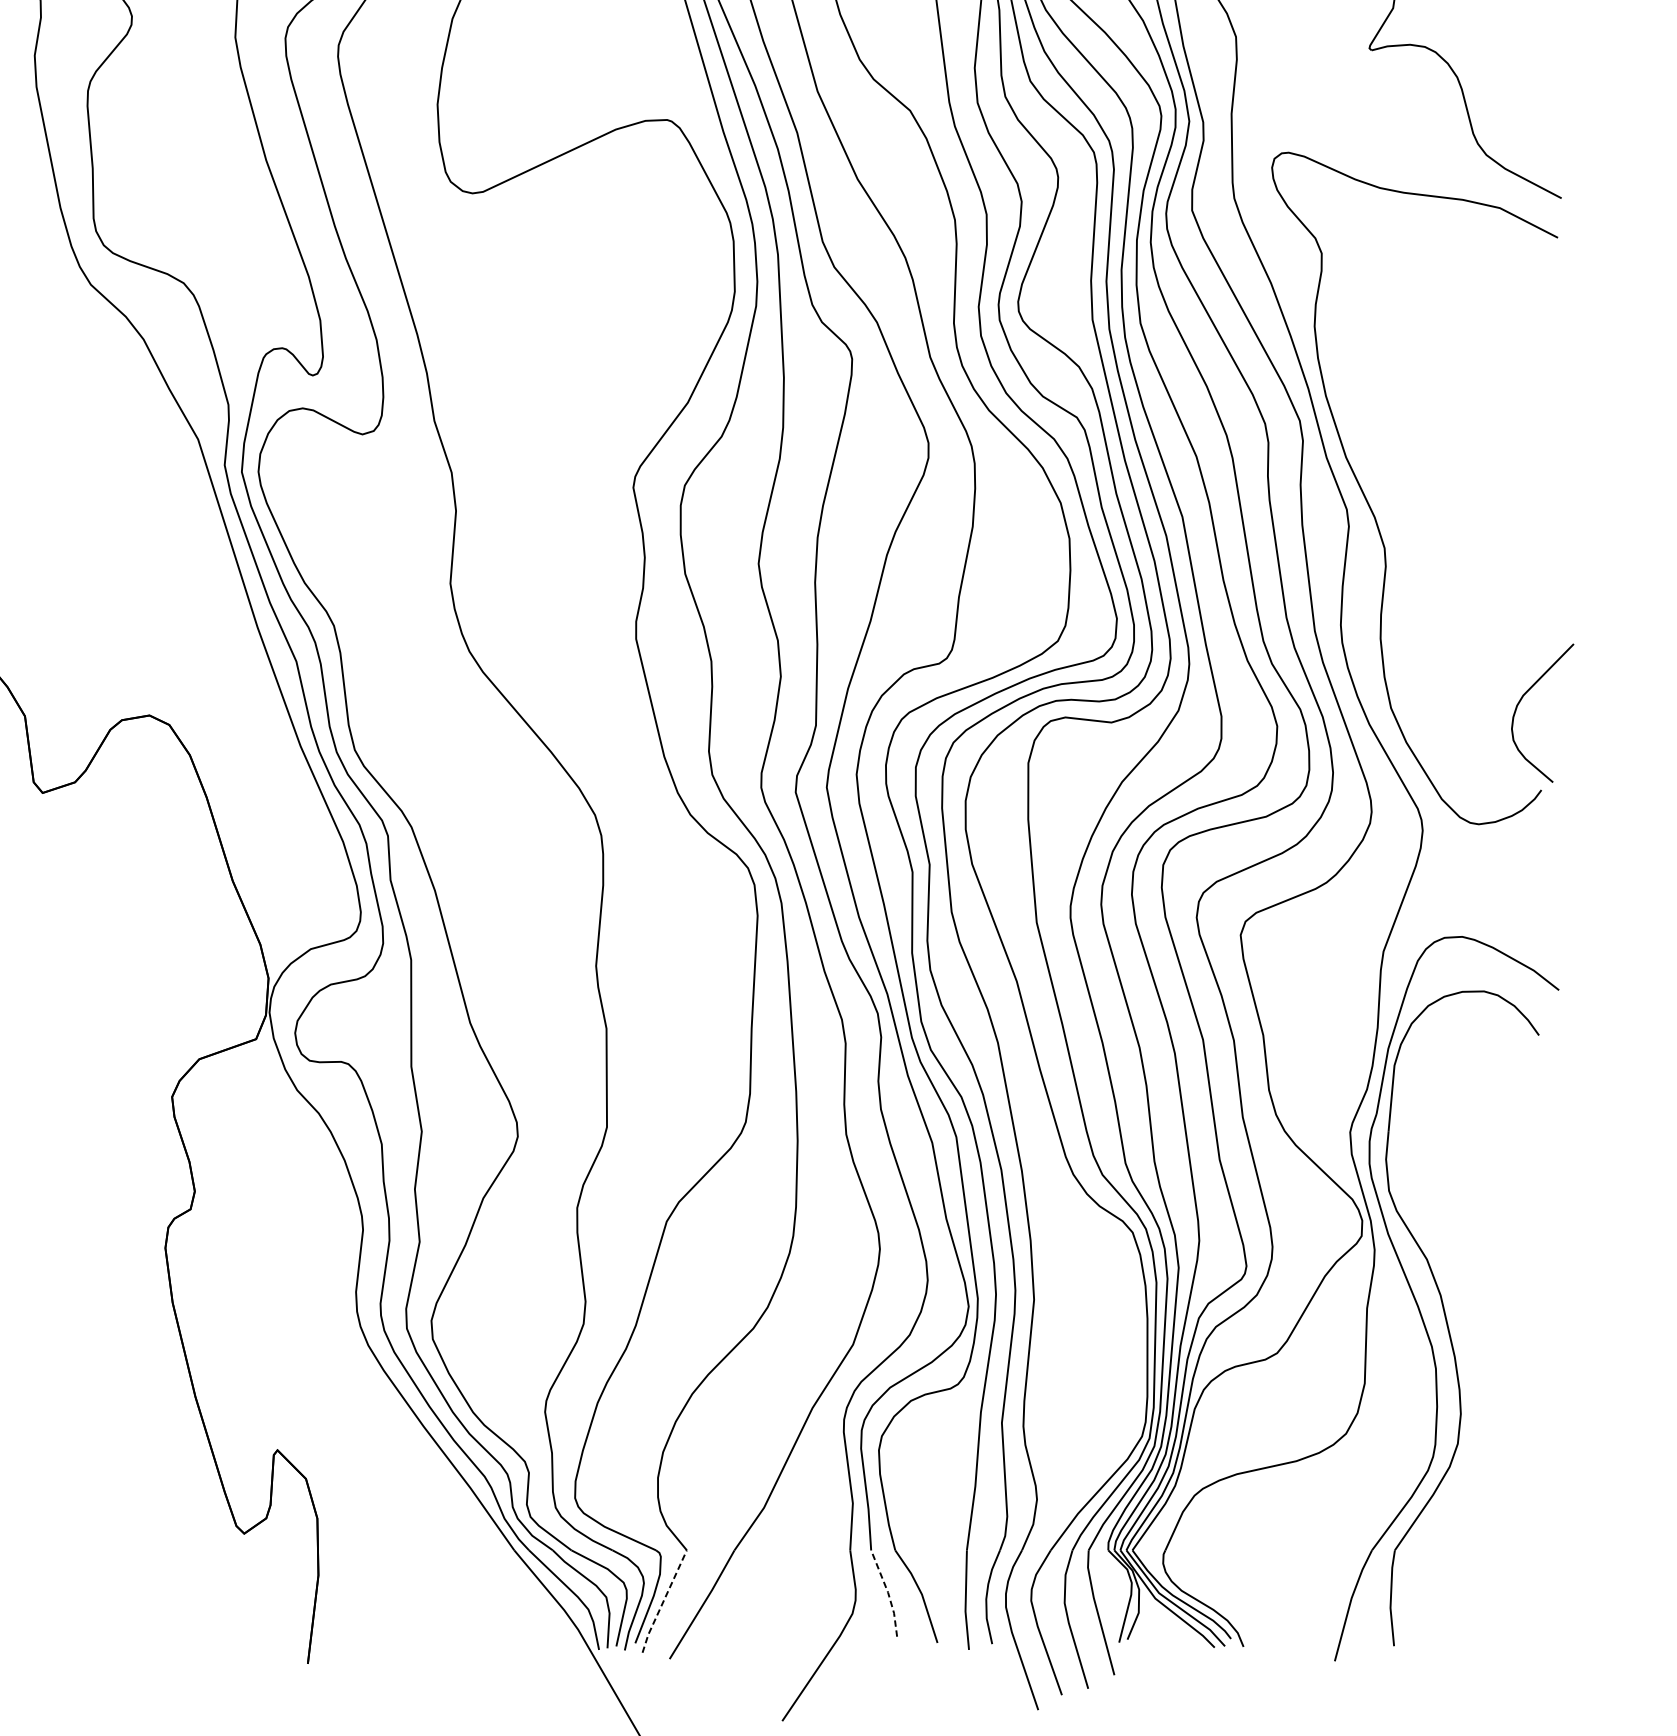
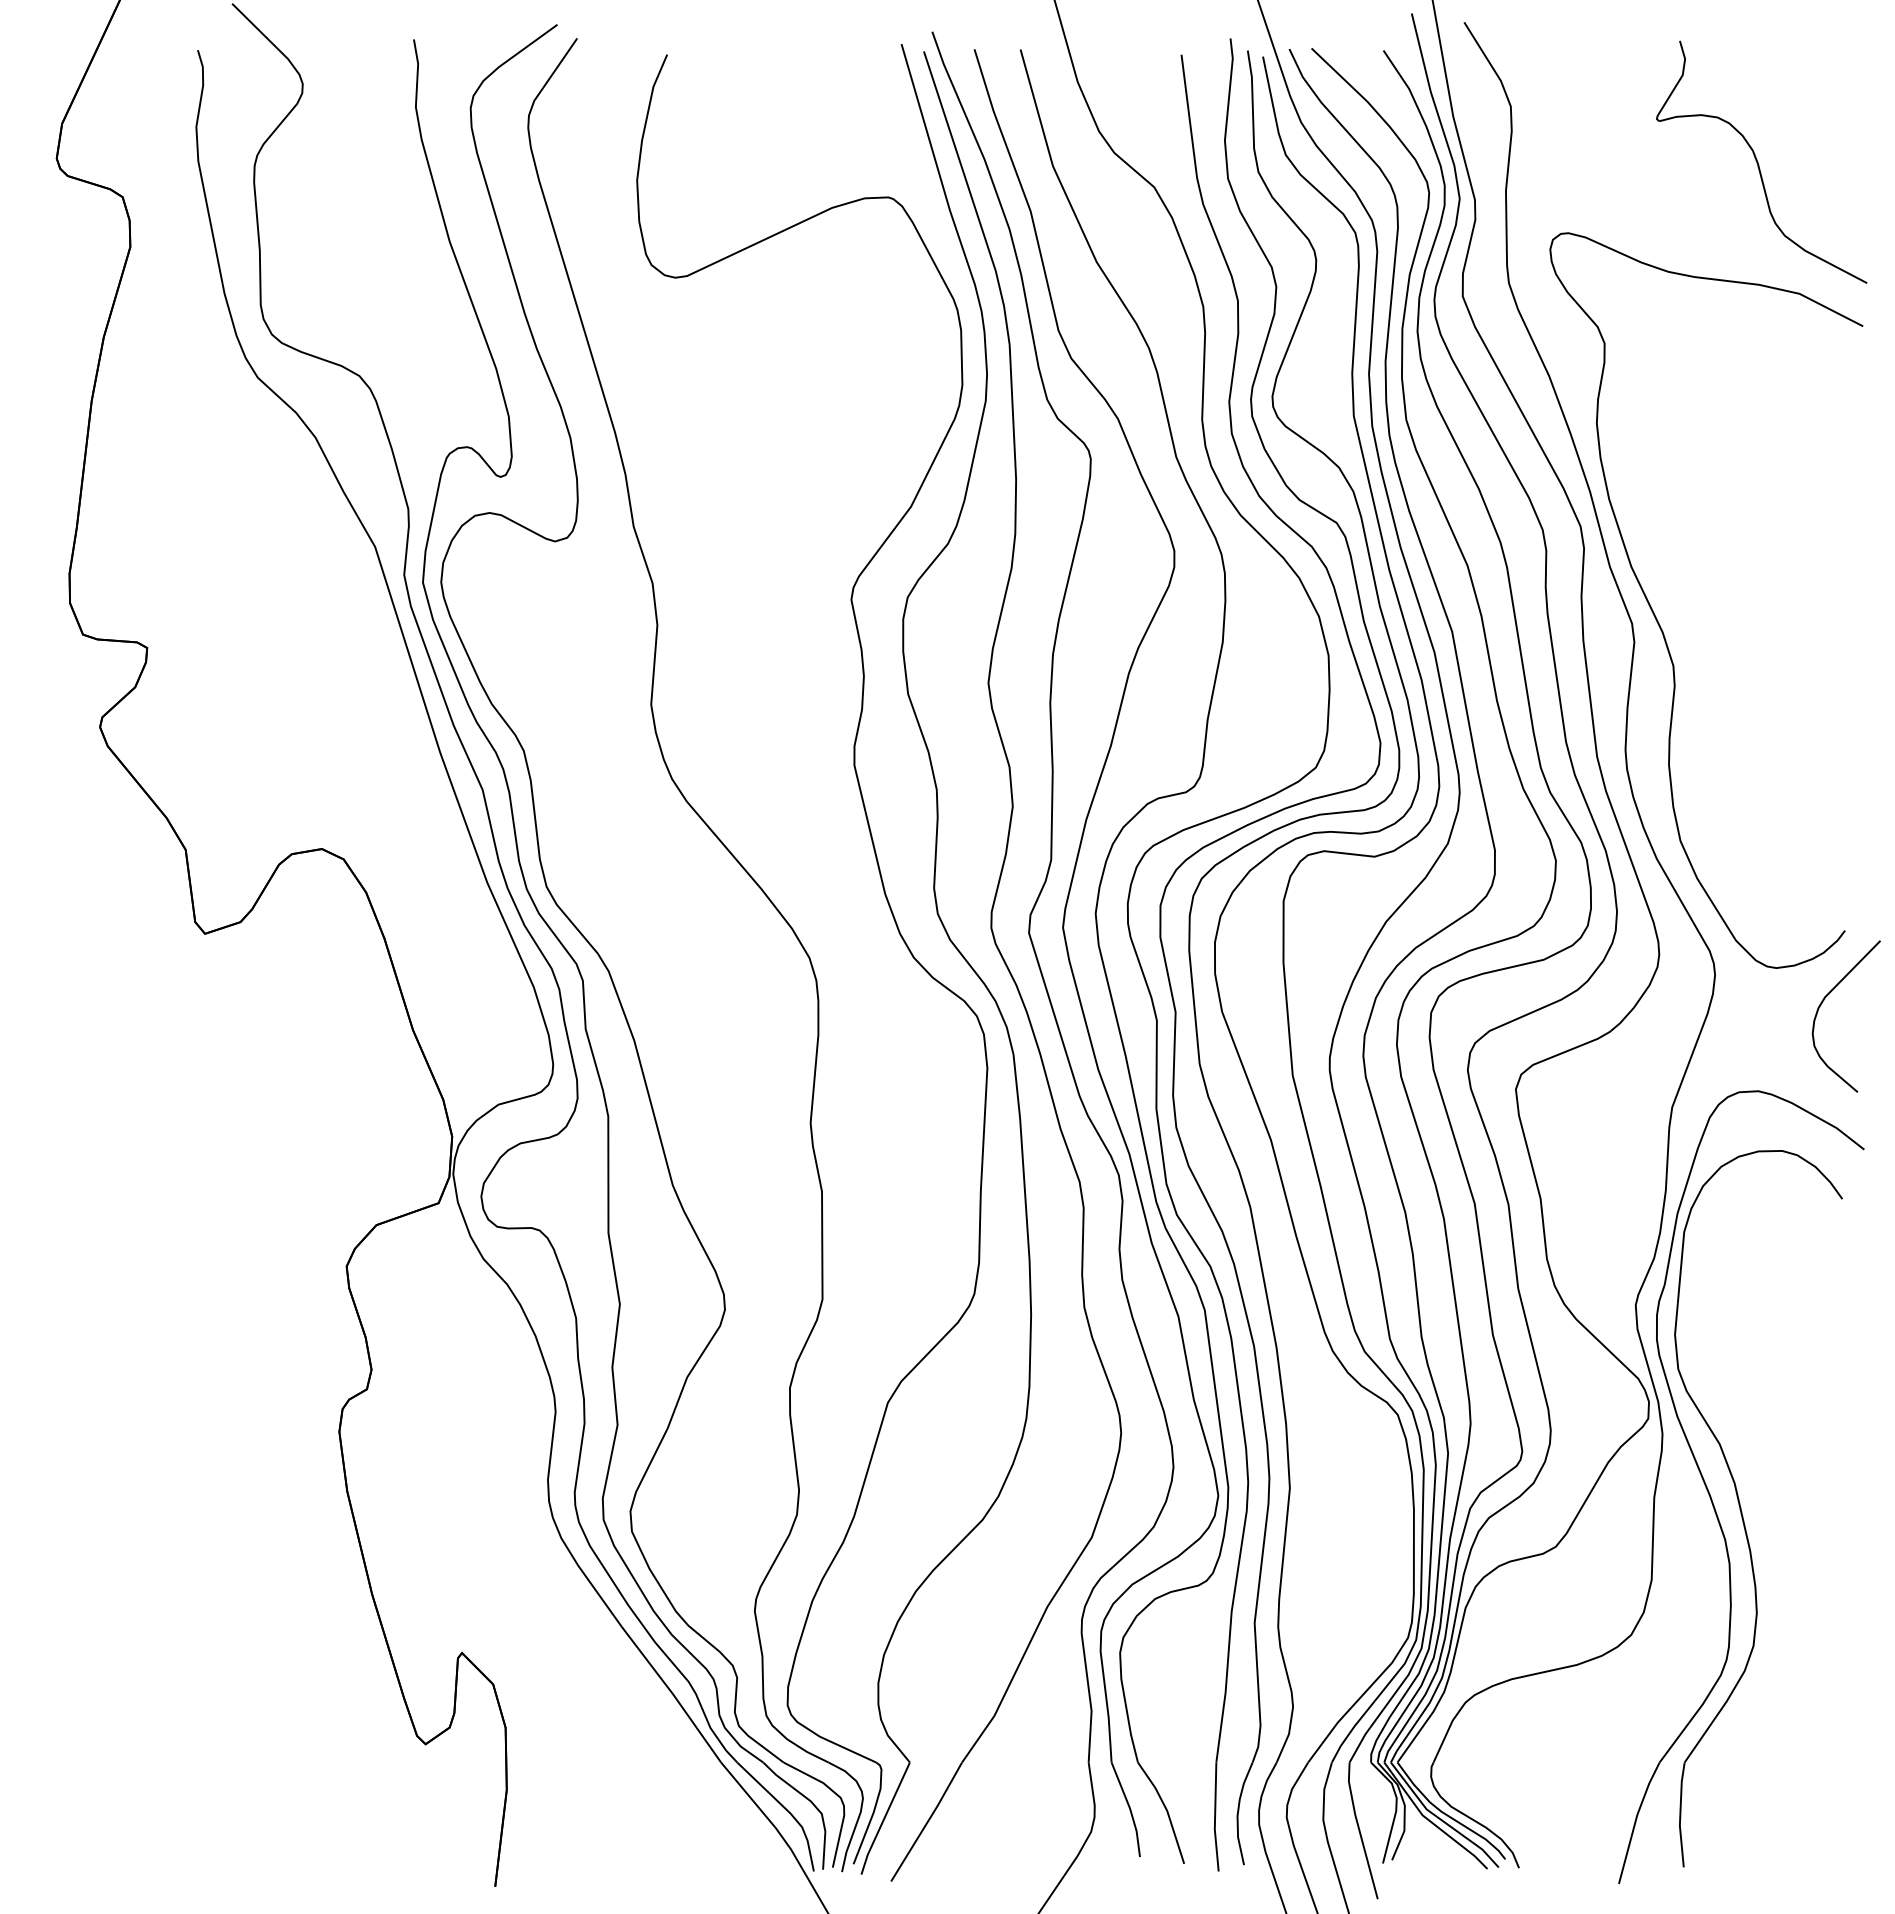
curve: (1522, 698) -> (1824, 1000), moved
line: (888, 1592) -> (1130, 1808), dashed -> solid
line: (663, 1601) -> (884, 1818), dashed -> solid

